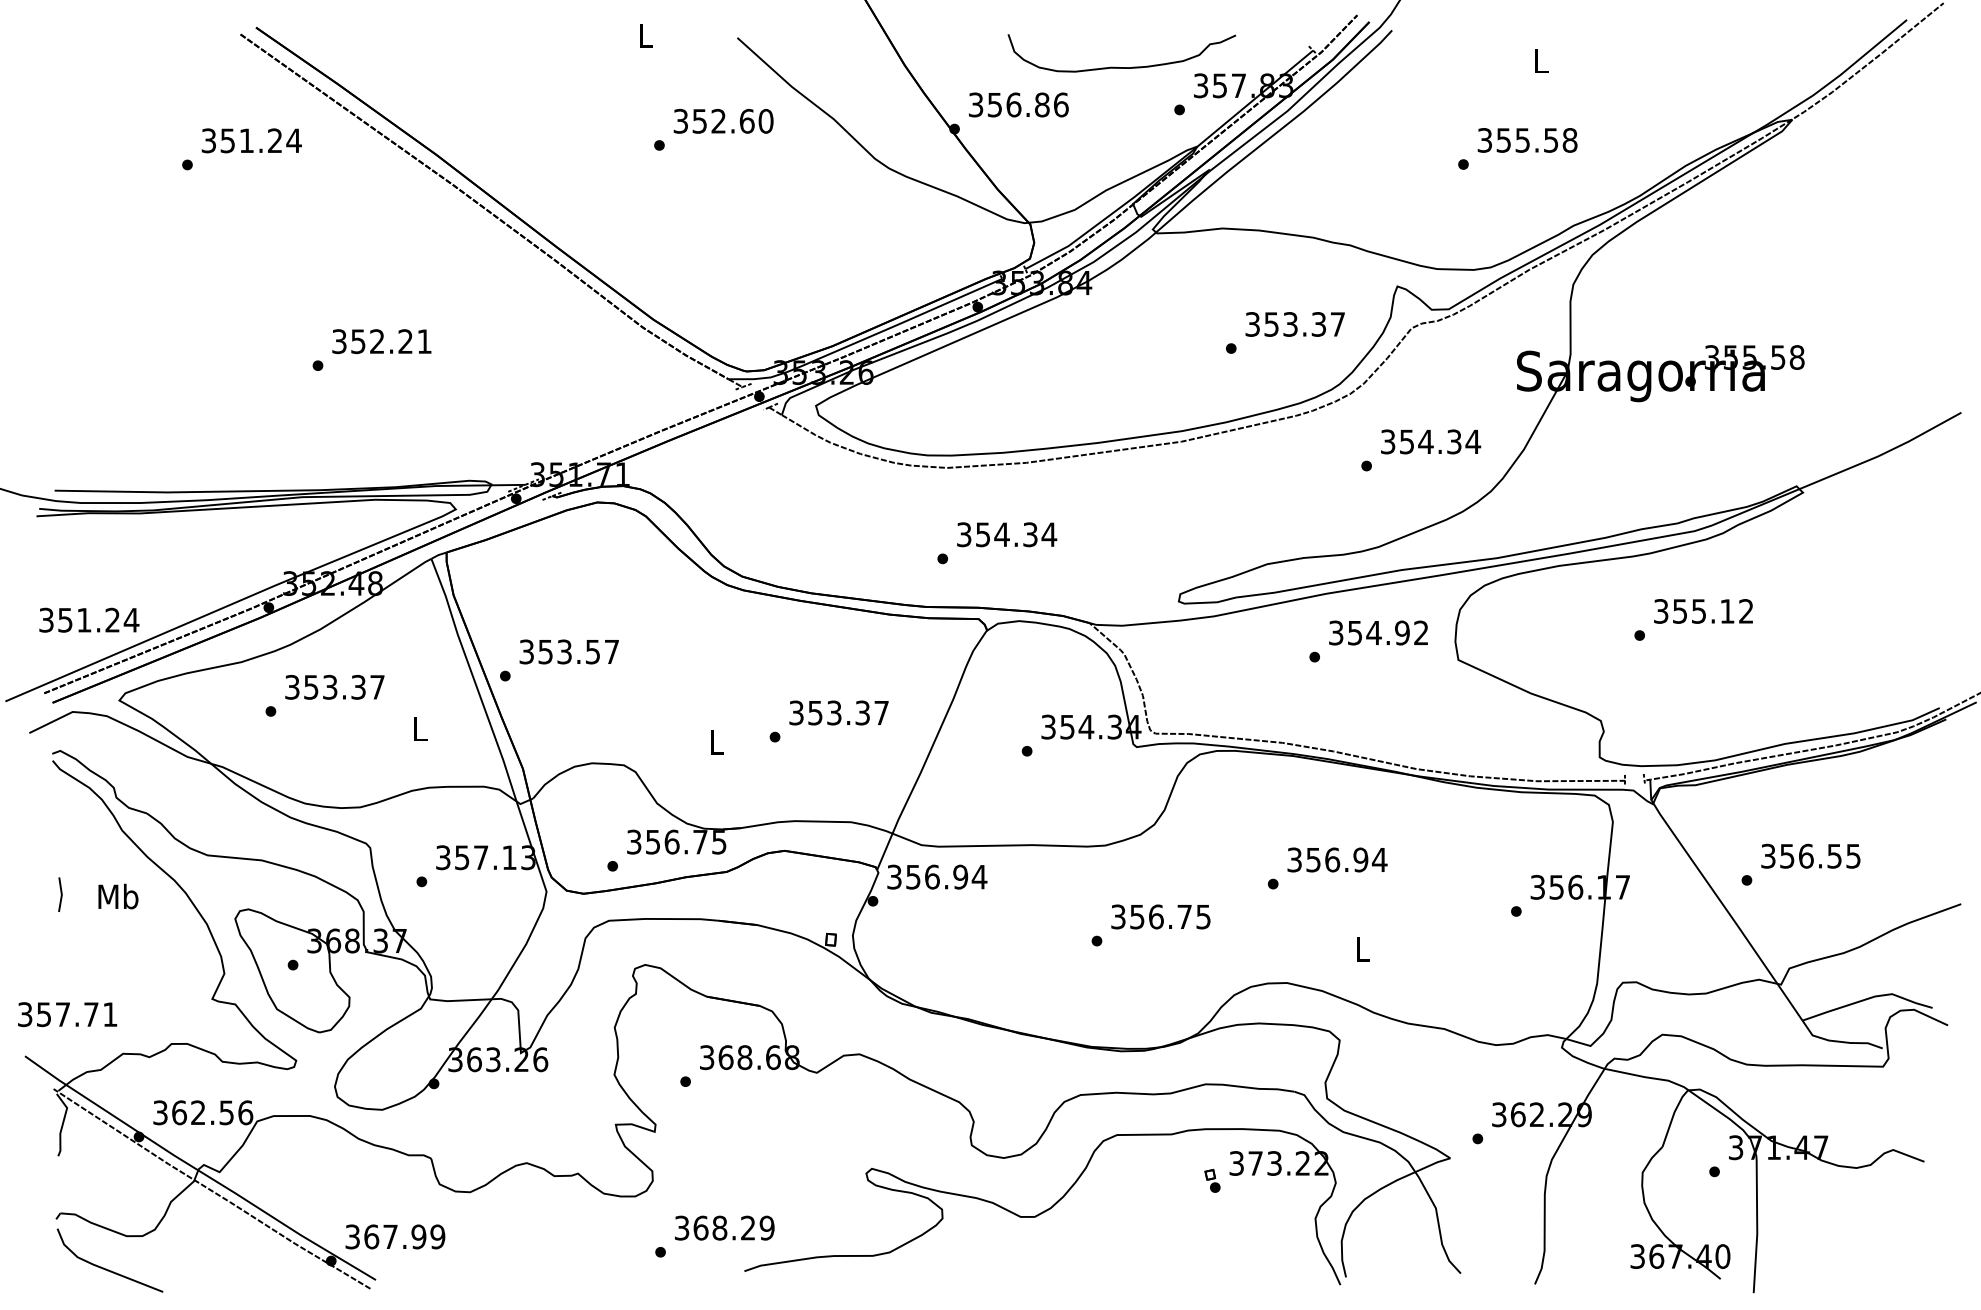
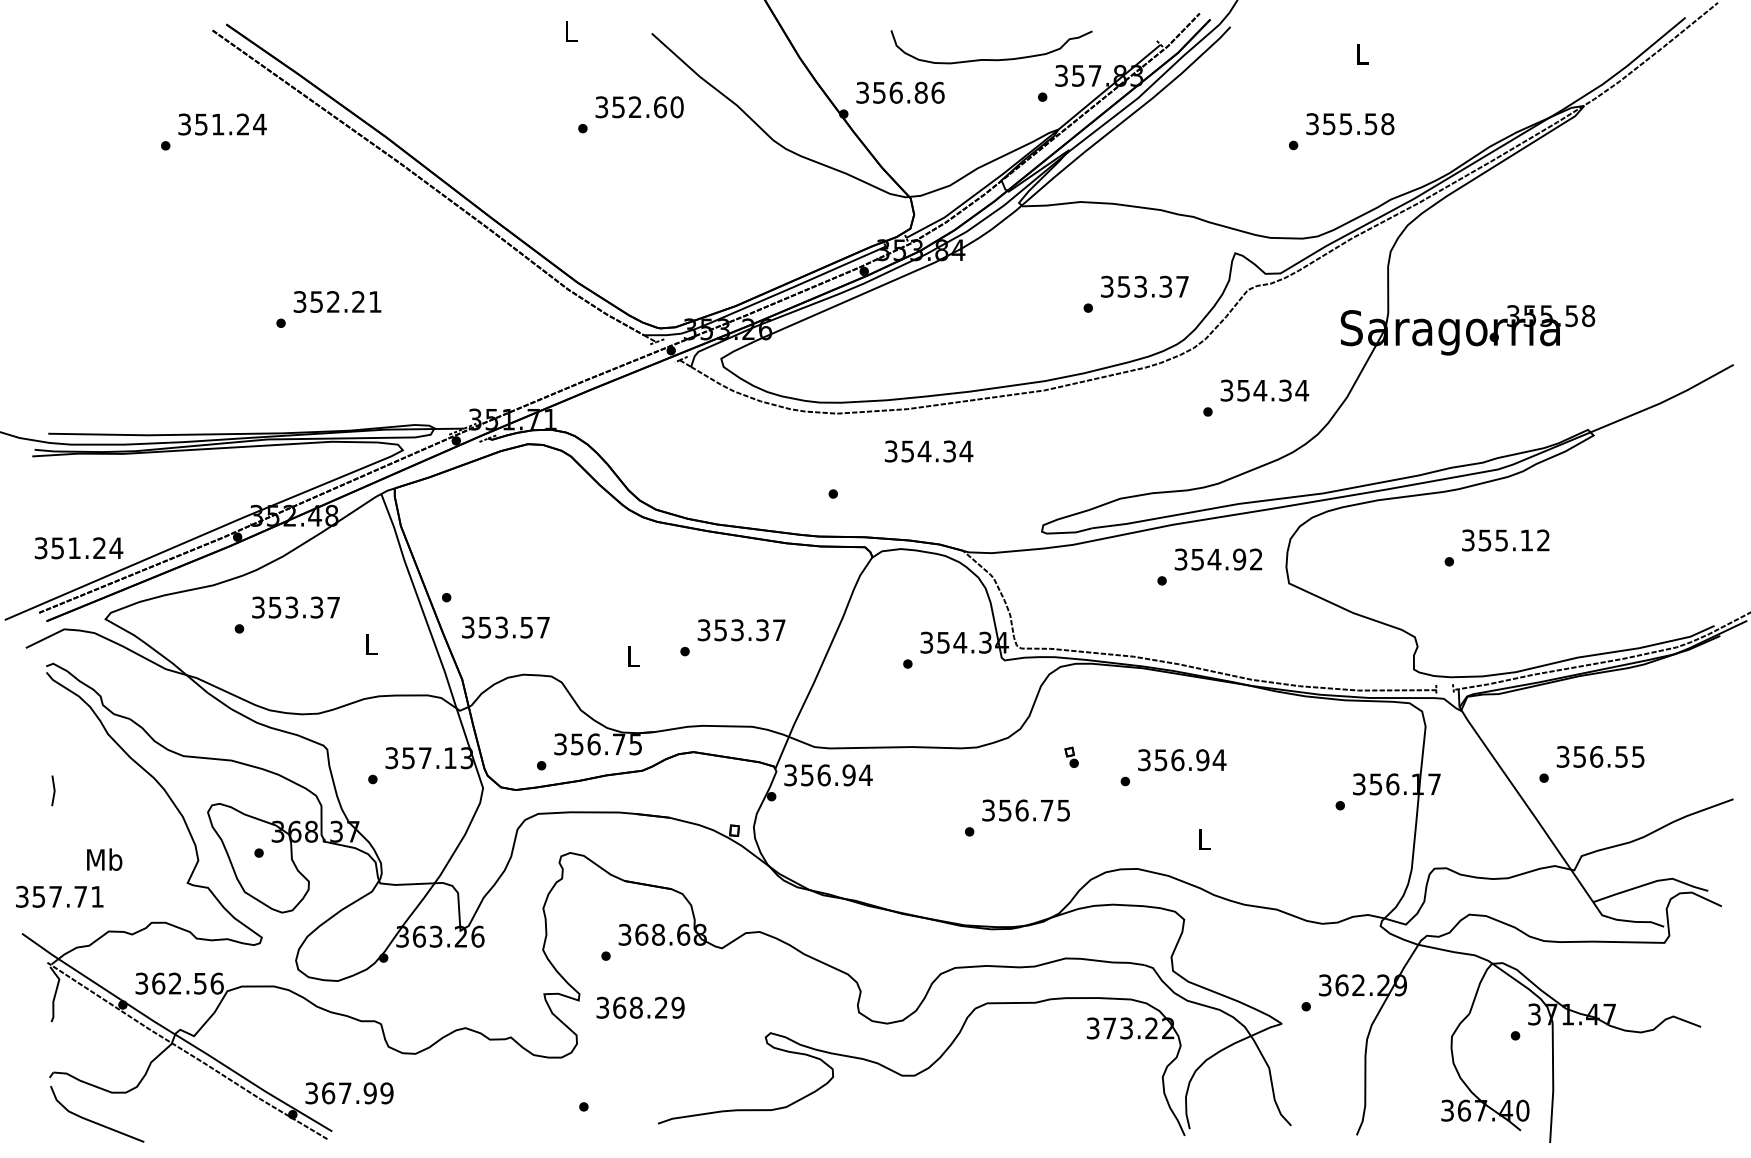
text: (1007, 534) -> (929, 451), moved
text: (568, 651) -> (505, 627), moved
text: (118, 896) -> (104, 859), moved
part: (1212, 1180) -> (1071, 757), moved
text: (724, 1227) -> (640, 1007), moved

